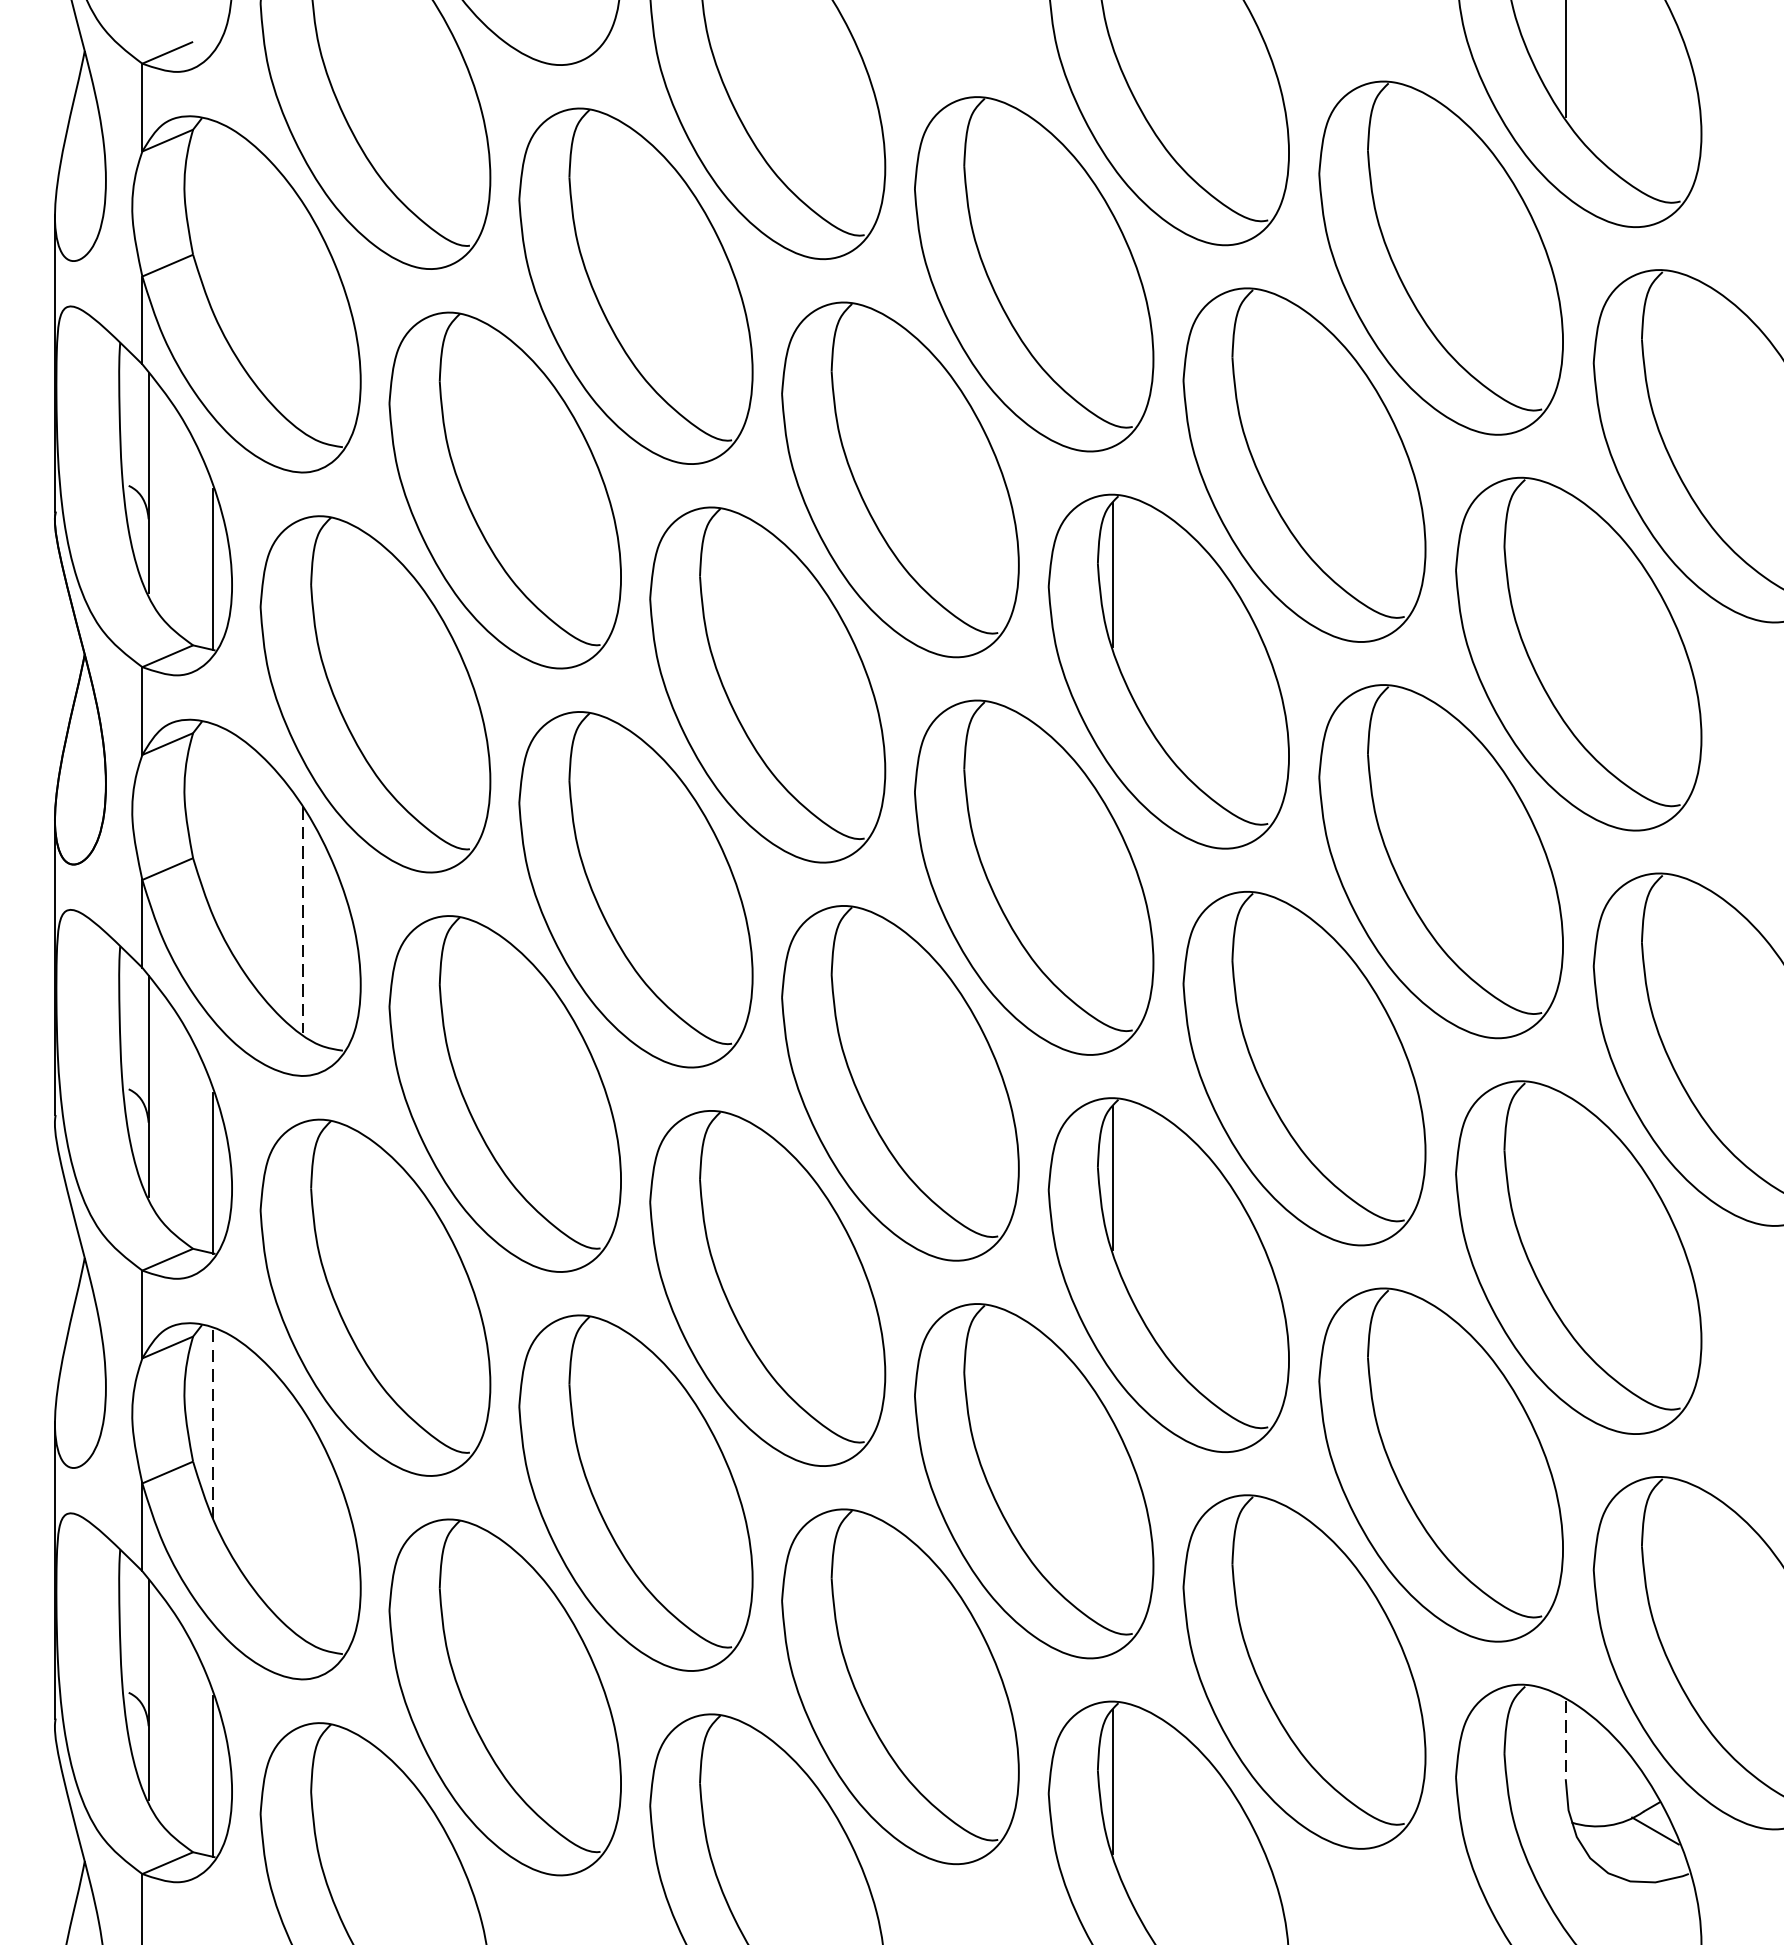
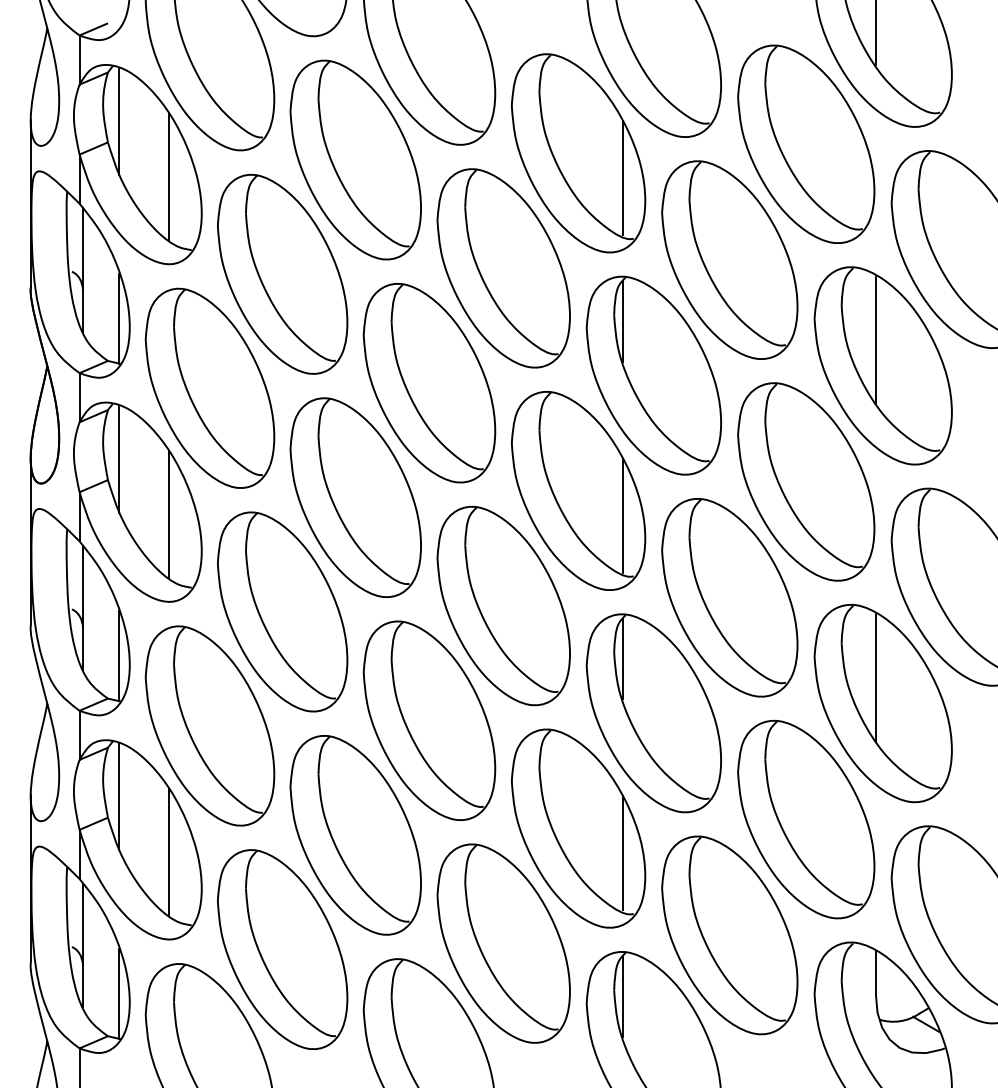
line: (213, 217) -> (119, 121), added
line: (303, 315) -> (169, 176), added
line: (1112, 319) -> (622, 178), added
line: (1564, 606) -> (875, 339), added
line: (213, 821) -> (119, 459), added
line: (303, 921) -> (169, 515), dashed -> solid
line: (1112, 921) -> (622, 515), added
line: (1564, 1209) -> (875, 676), added
line: (213, 1425) -> (119, 797), dashed -> solid
line: (303, 1523) -> (169, 852), added
line: (1112, 1525) -> (622, 853), added
line: (1564, 1740) -> (875, 973), dashed -> solid

